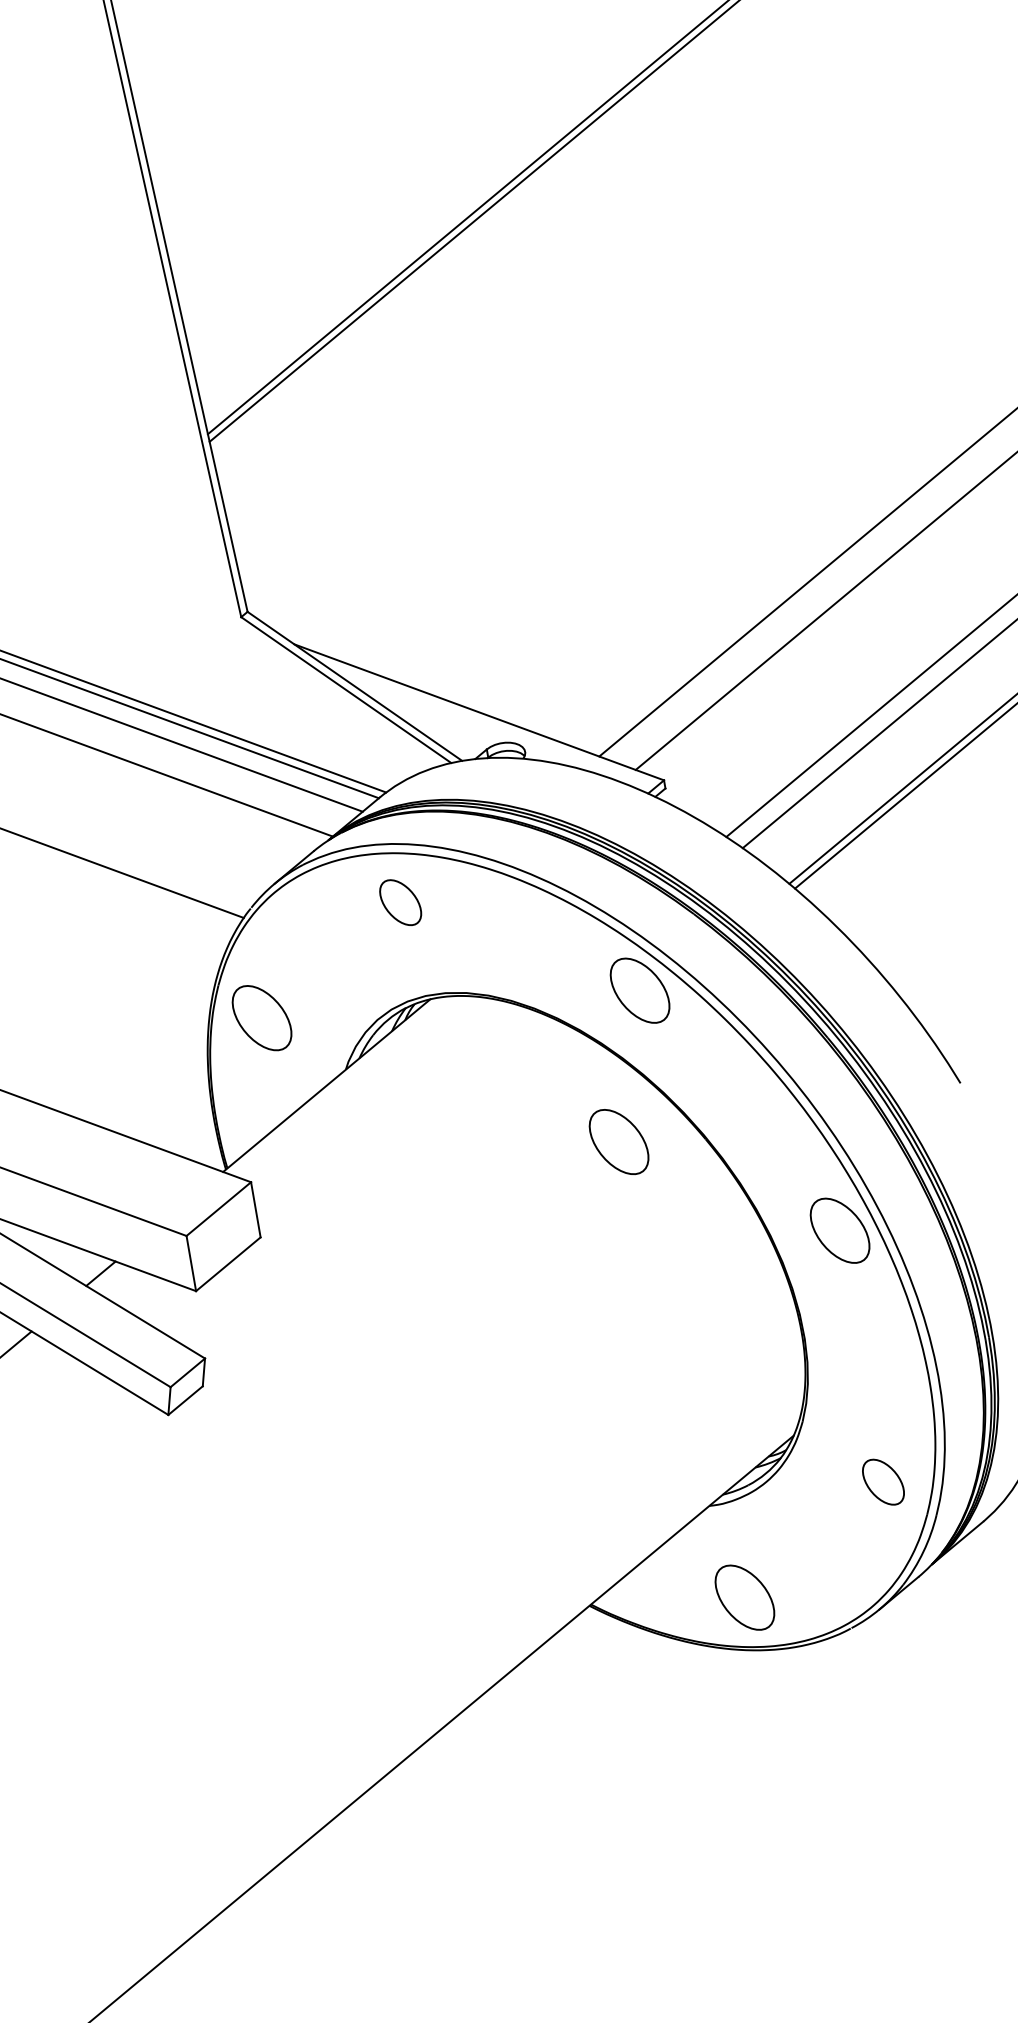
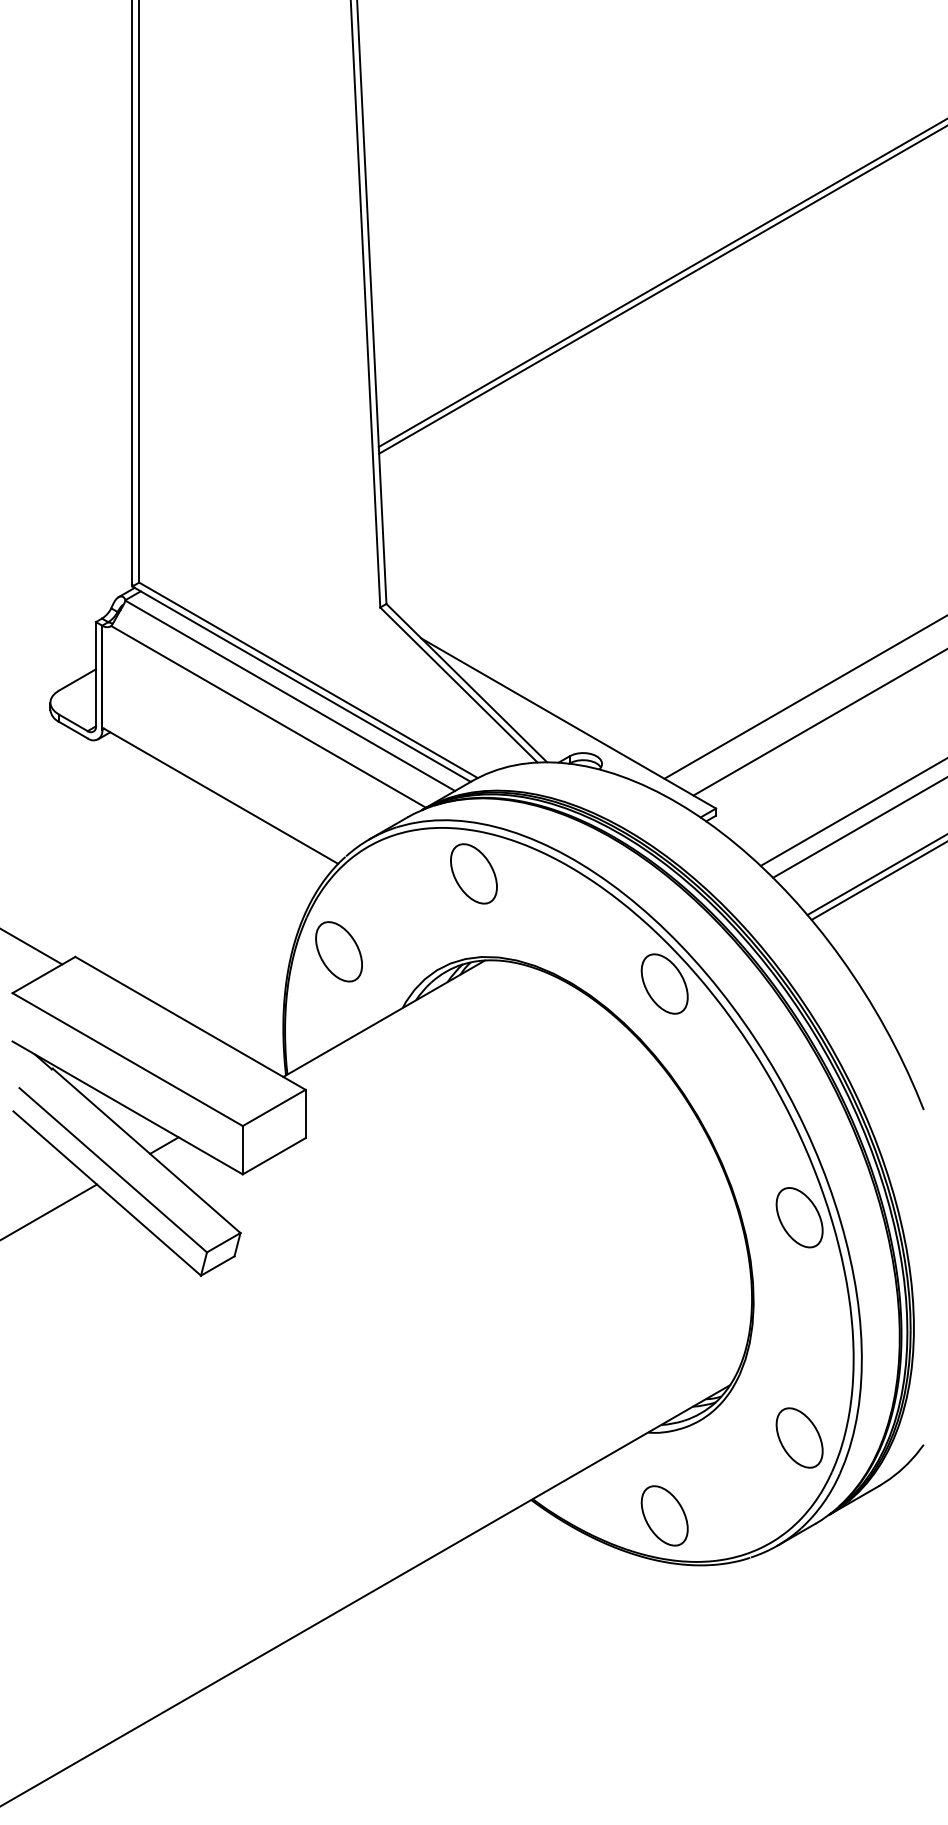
part: (400, 902) -> (473, 873), size x1.43
part: (618, 1141) -> (624, 1109), removed
part: (883, 1481) -> (799, 1437), size x1.43

